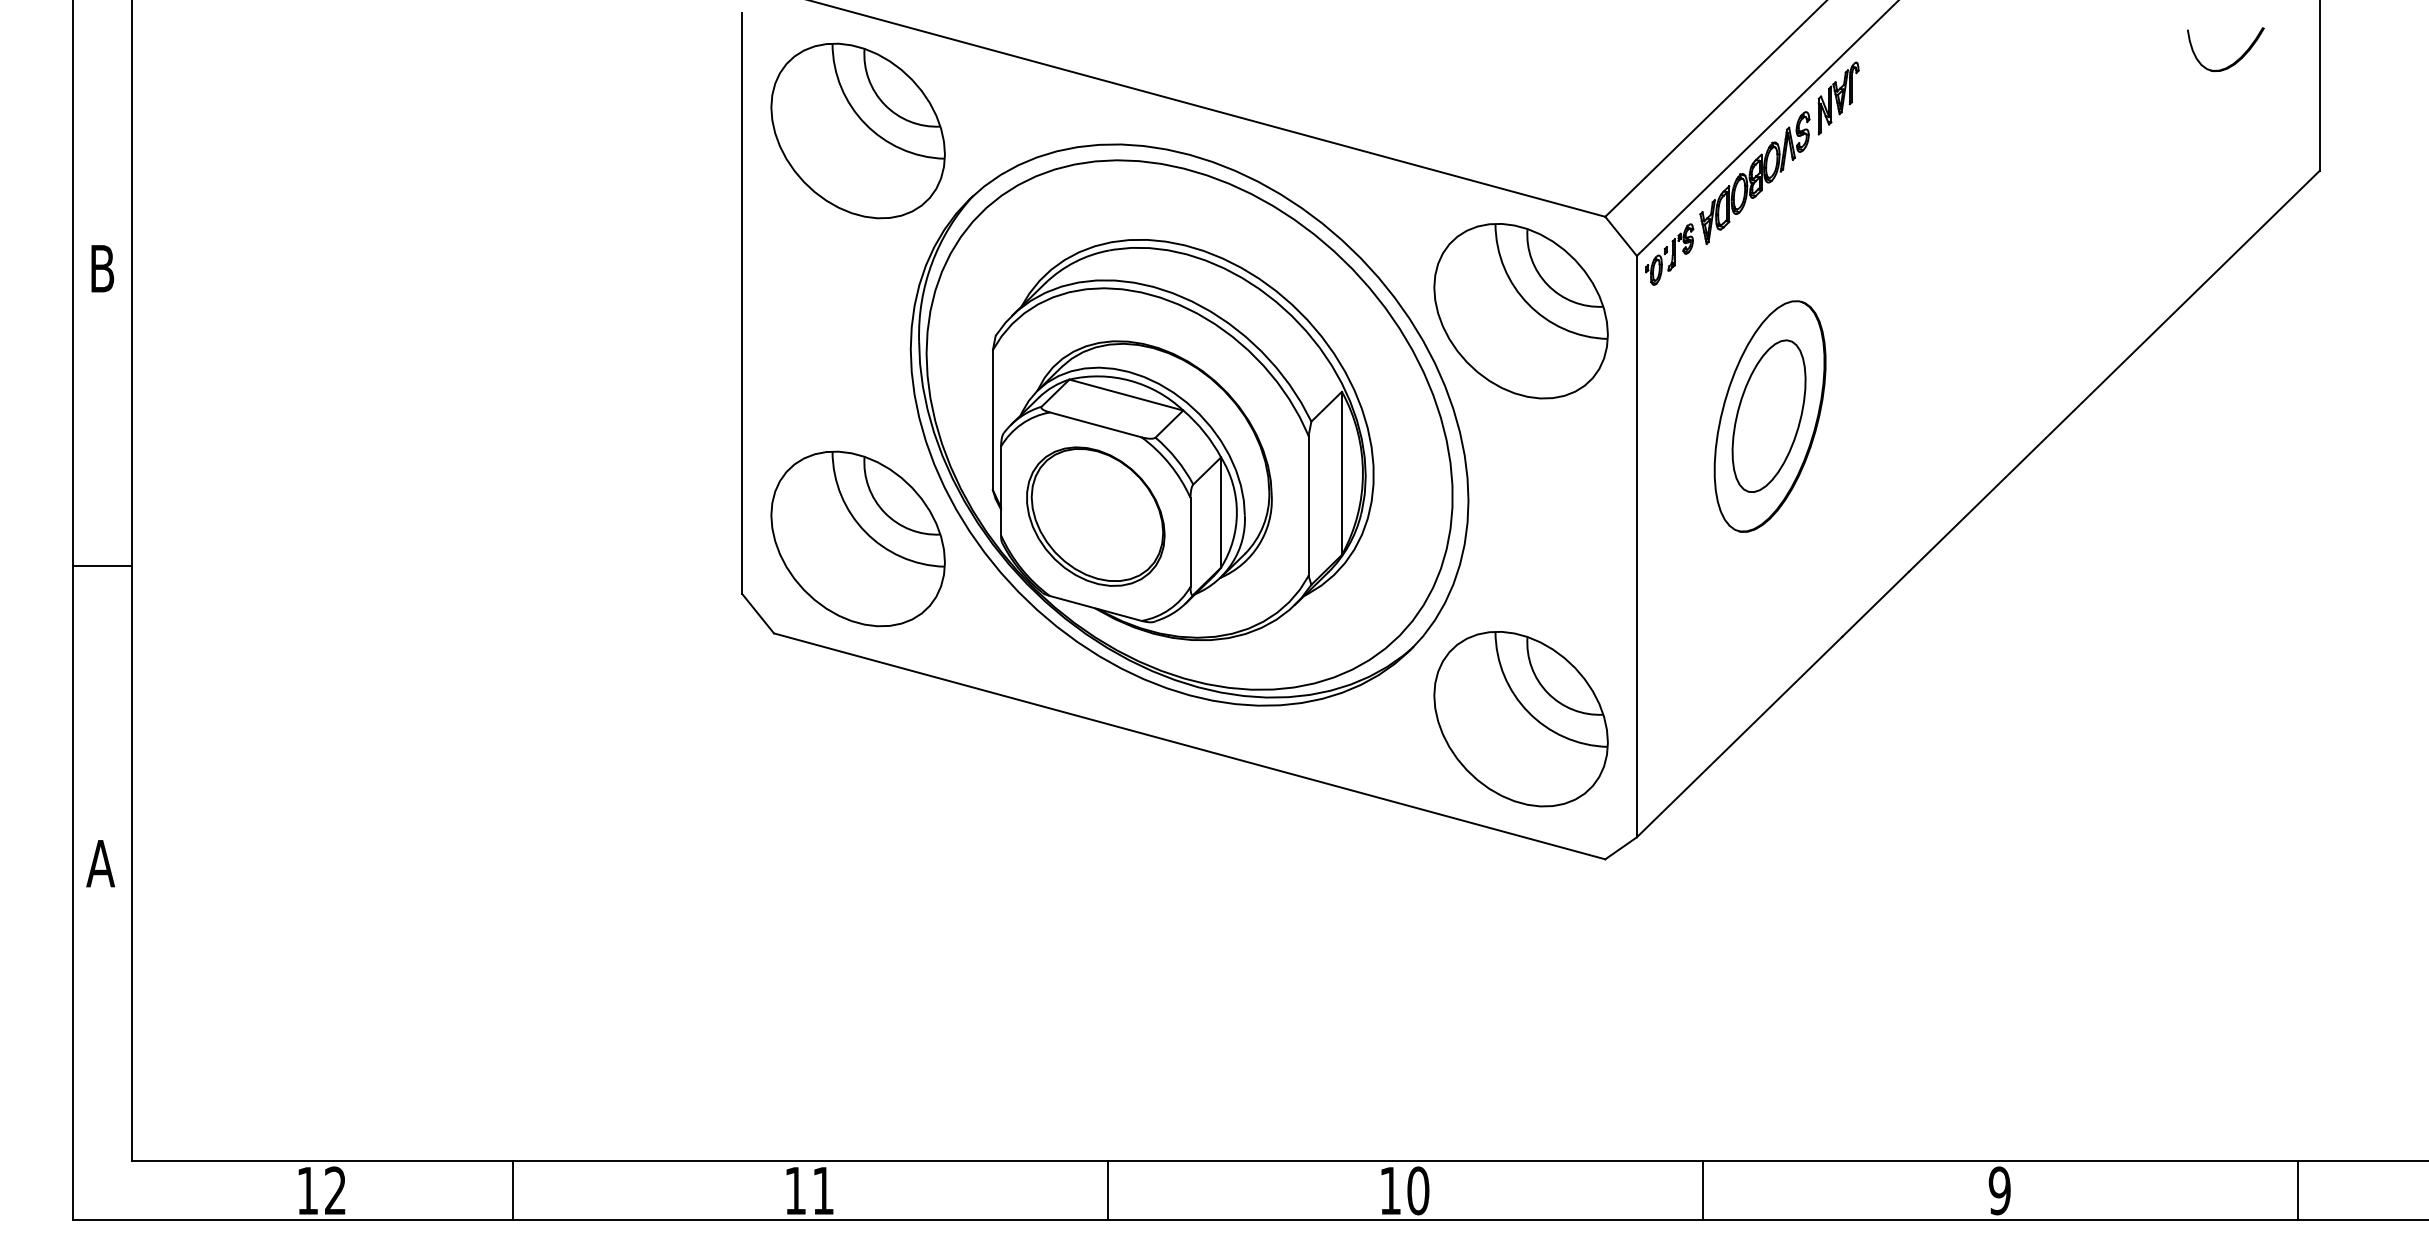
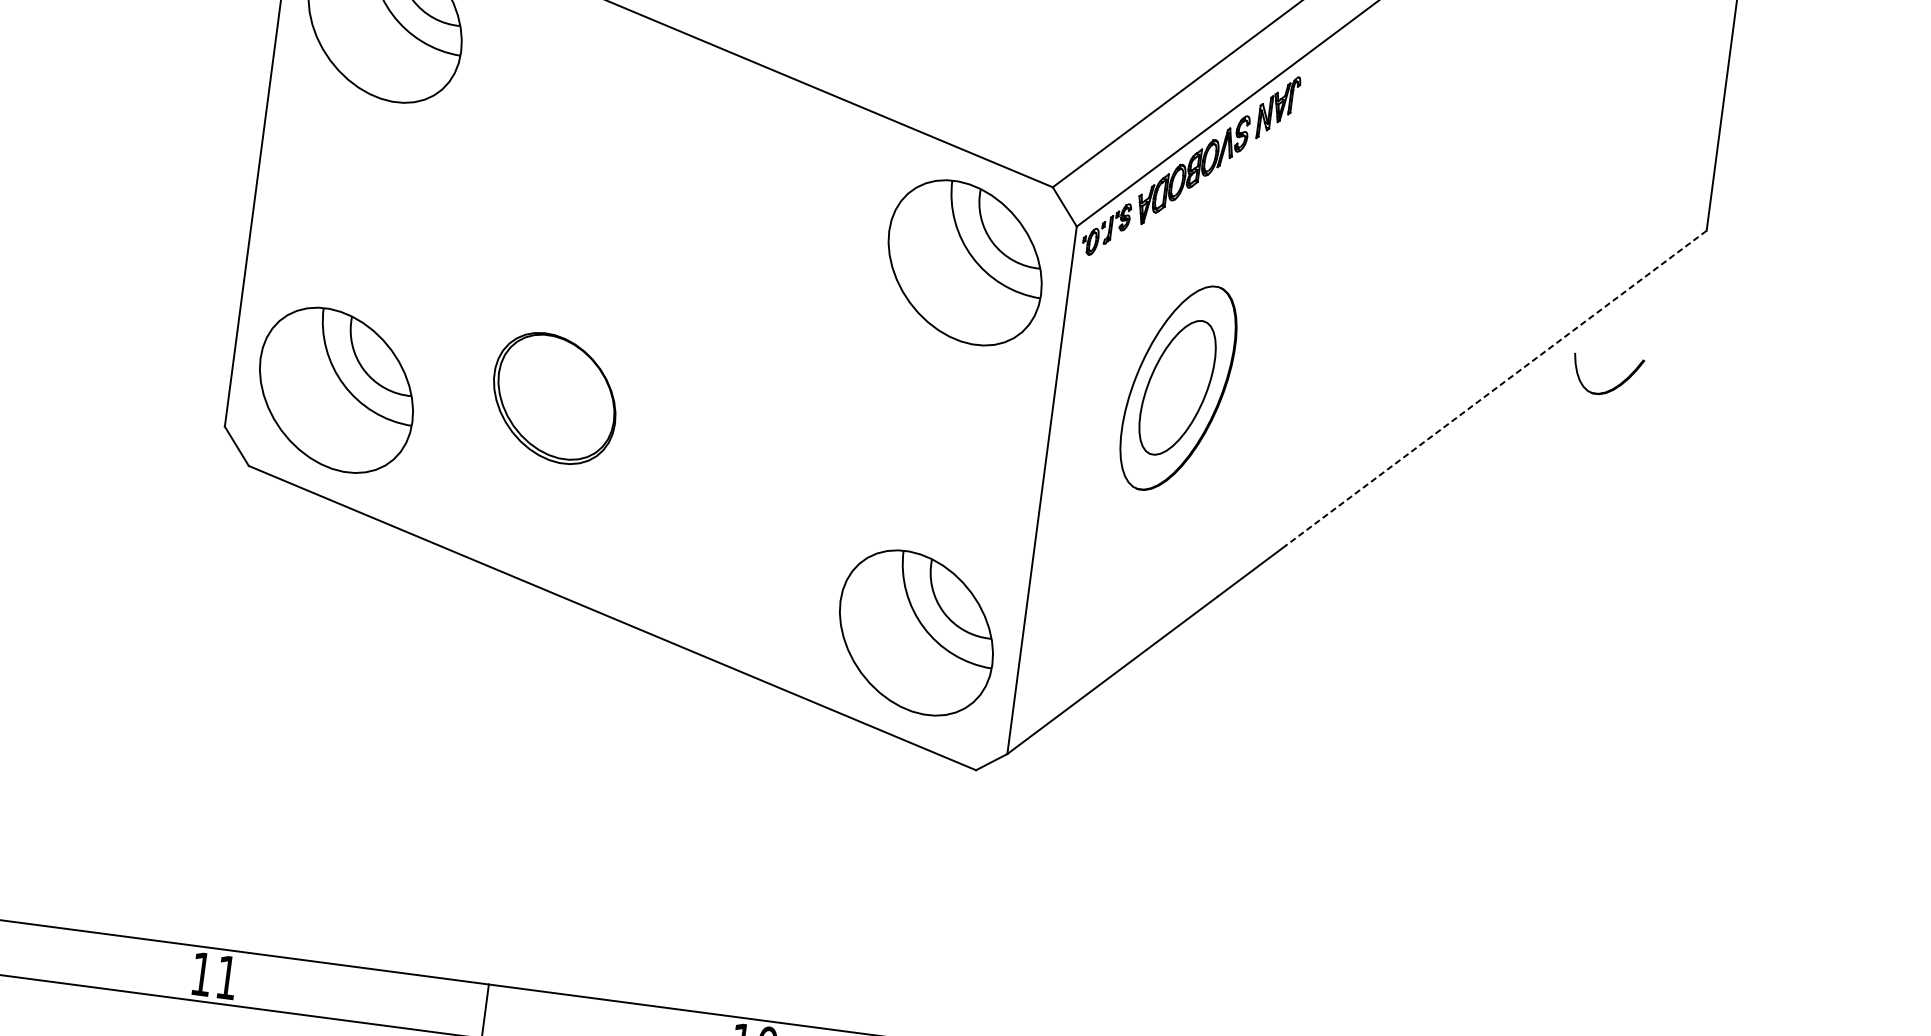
part: (2234, 61) -> (1613, 387), moved
line: (2114, 371) -> (1496, 388), solid -> dashed
part: (1189, 424) -> (650, 326), removed

